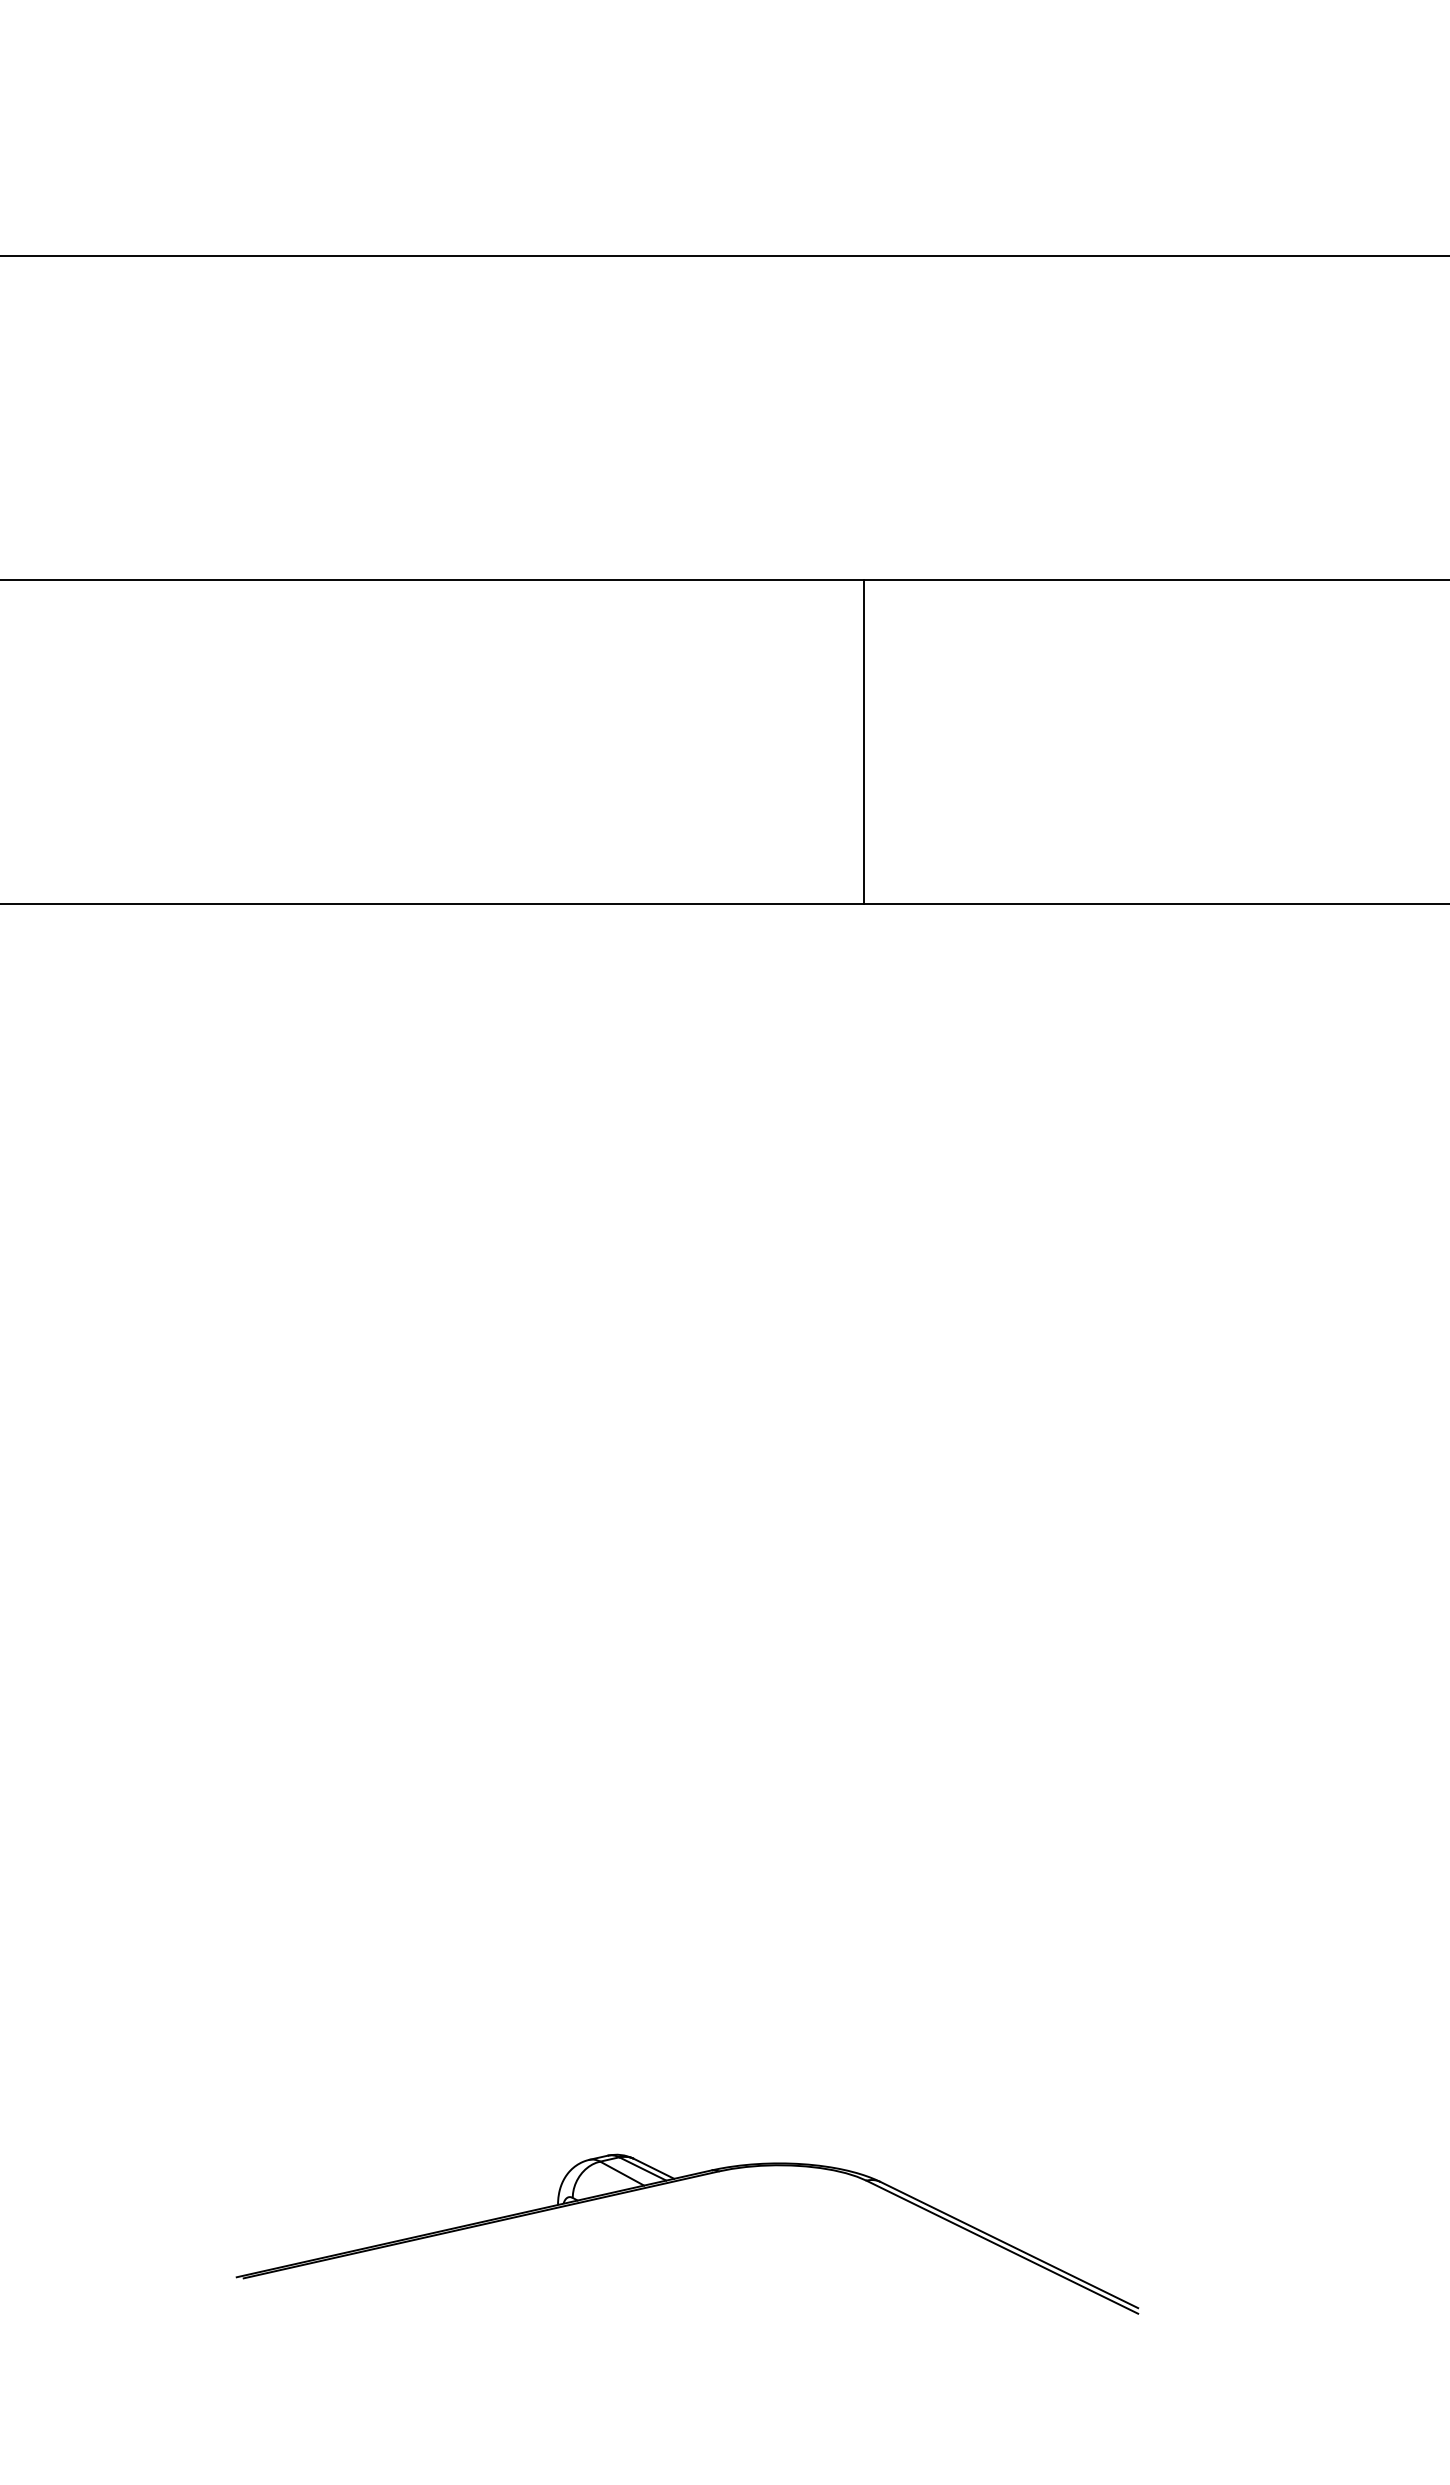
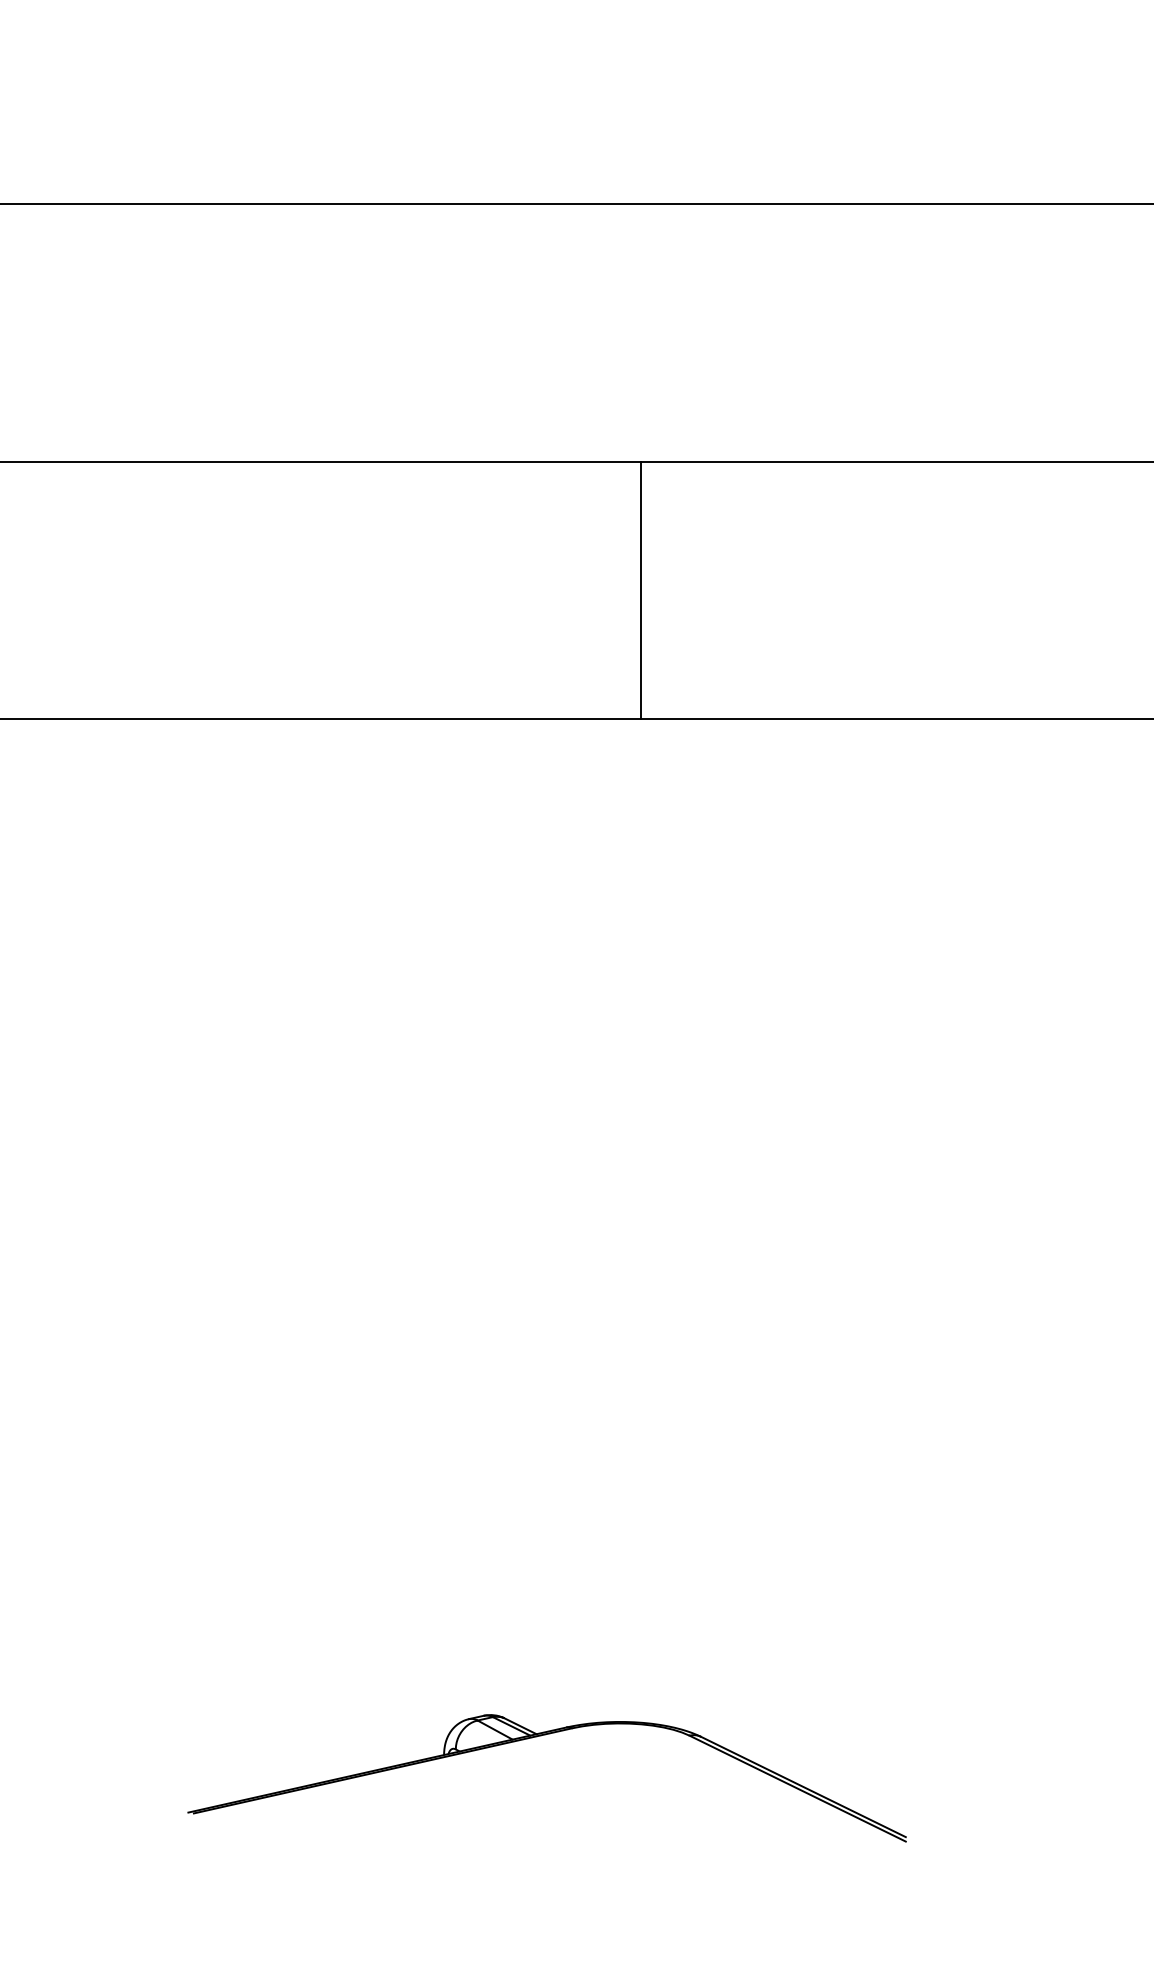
line: (864, 741) -> (641, 590), moved

